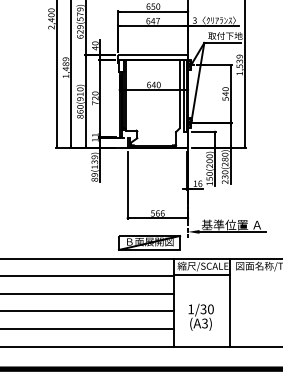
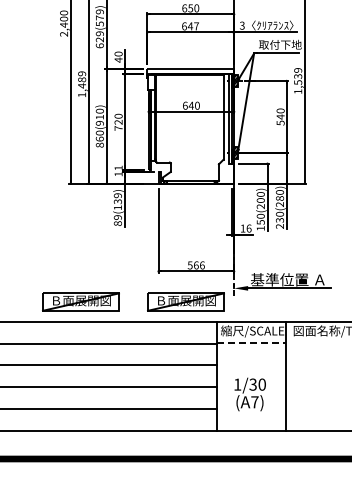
part: (64, 242) -> (80, 301), added
line: (202, 275) -> (251, 342), solid -> dashed
text: (204, 323) -> (254, 402), (A3) -> (A7)

